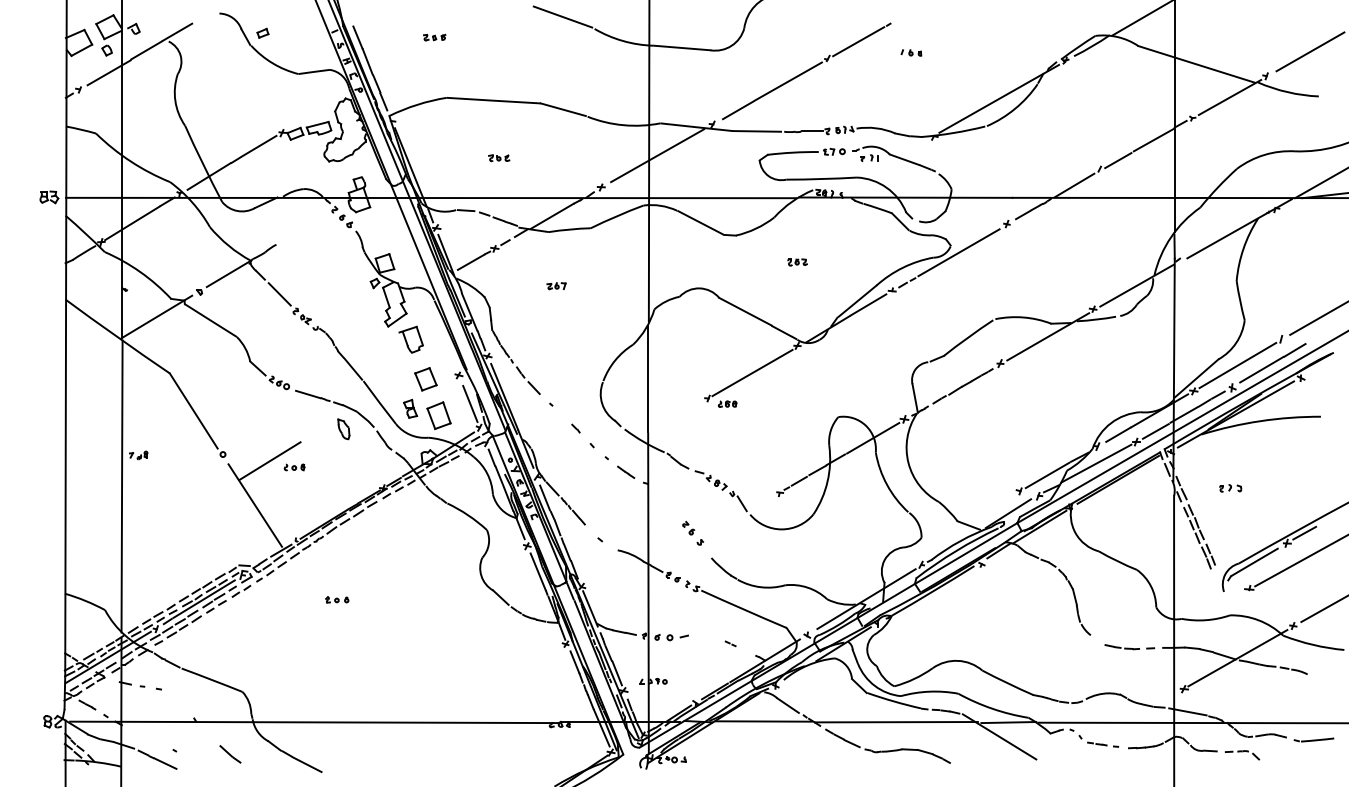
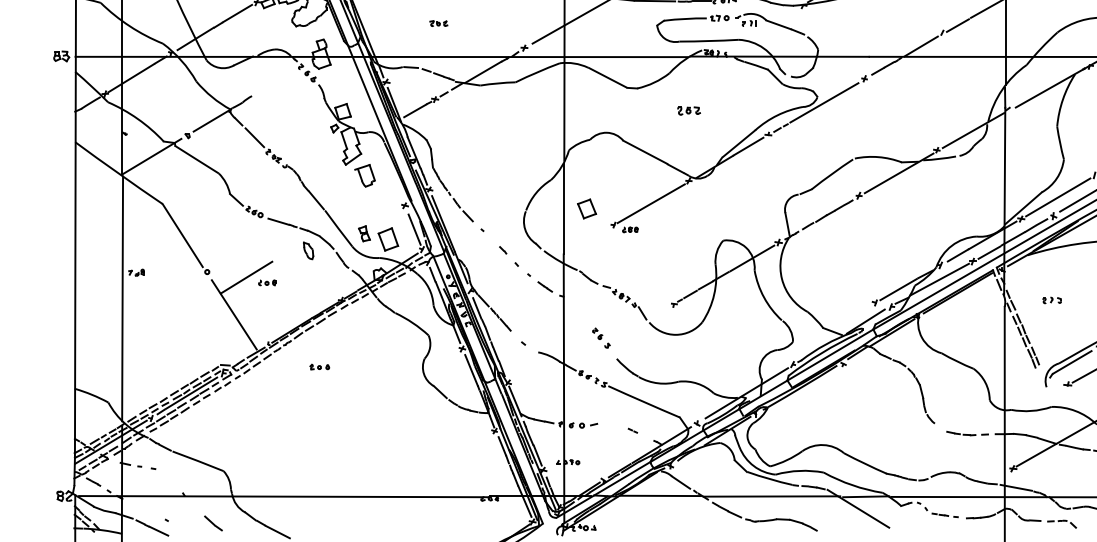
part: (797, 262) -> (688, 111), size x1.4
part: (556, 286) -> (486, 131), removed
part: (425, 379) -> (586, 209), moved
part: (337, 599) -> (320, 366), moved

